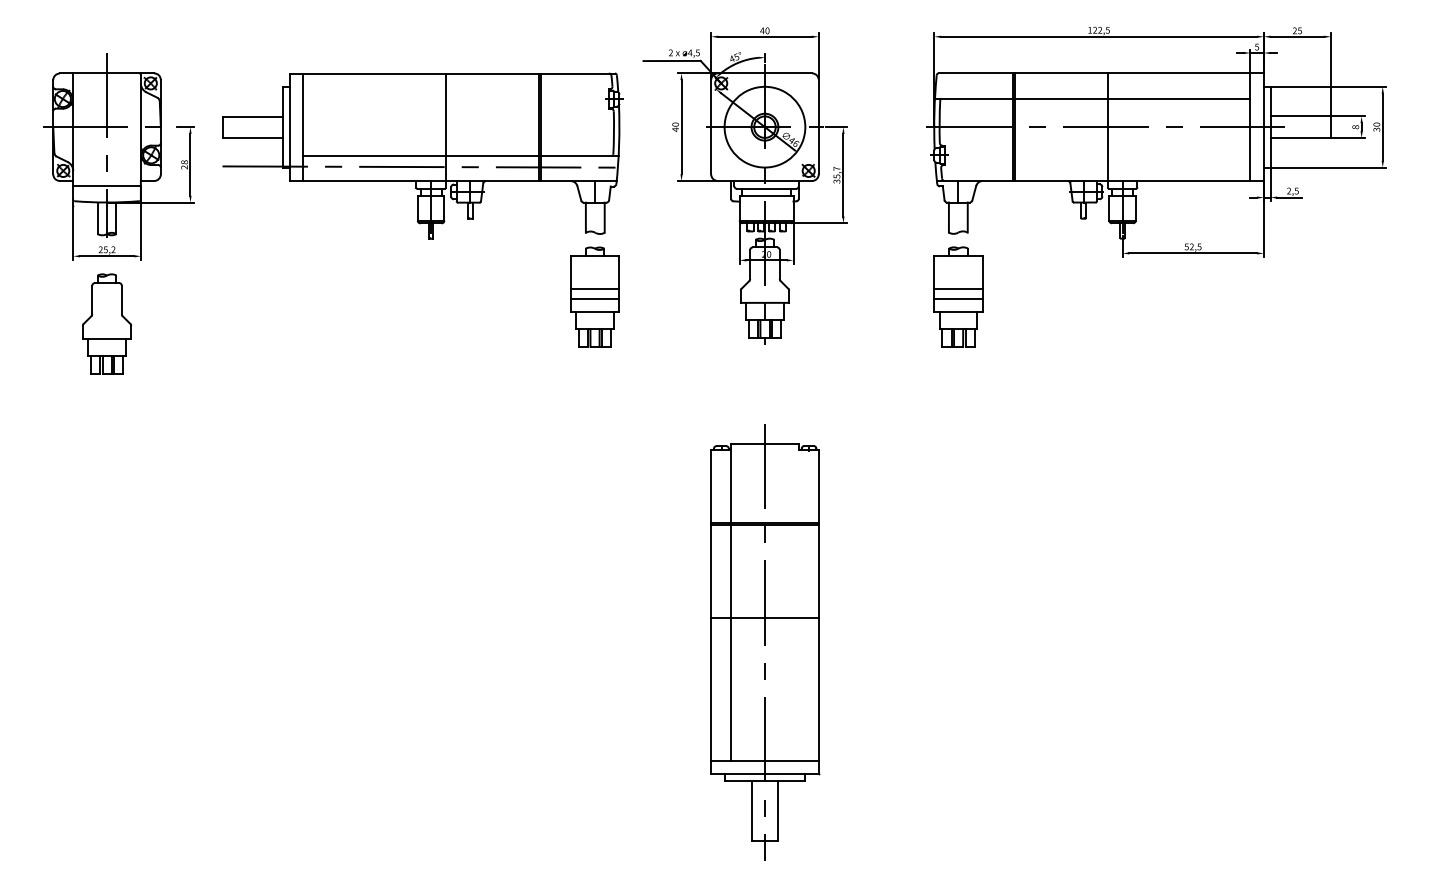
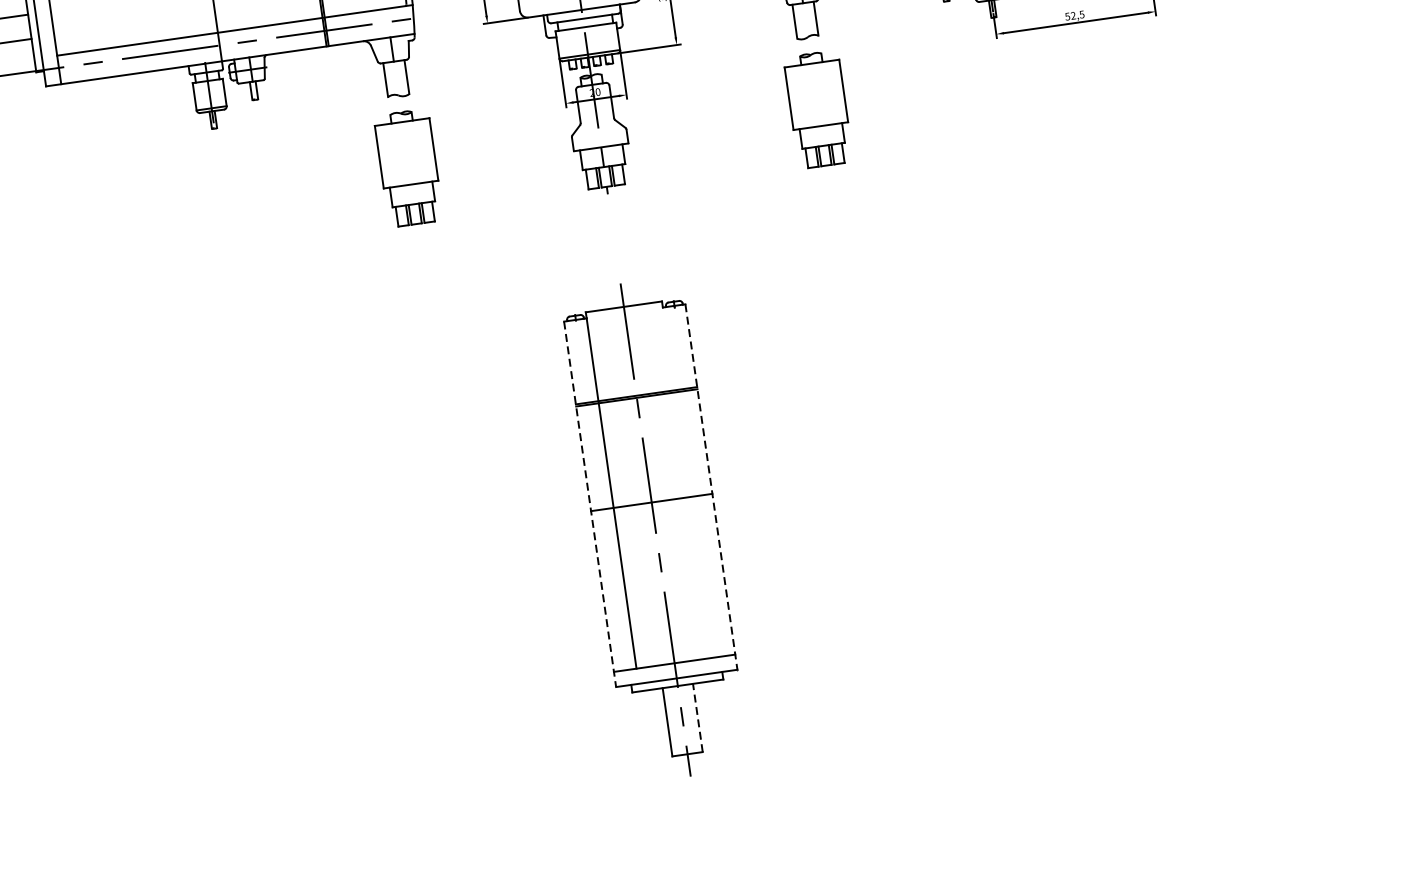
line: (594, 288) -> (406, 158), removed
line: (958, 288) -> (817, 100), removed
line: (594, 298) -> (408, 169), removed
line: (958, 298) -> (818, 111), removed
line: (711, 612) -> (590, 504), solid -> dashed
line: (818, 612) -> (711, 487), solid -> dashed
line: (778, 810) -> (697, 717), solid -> dashed

